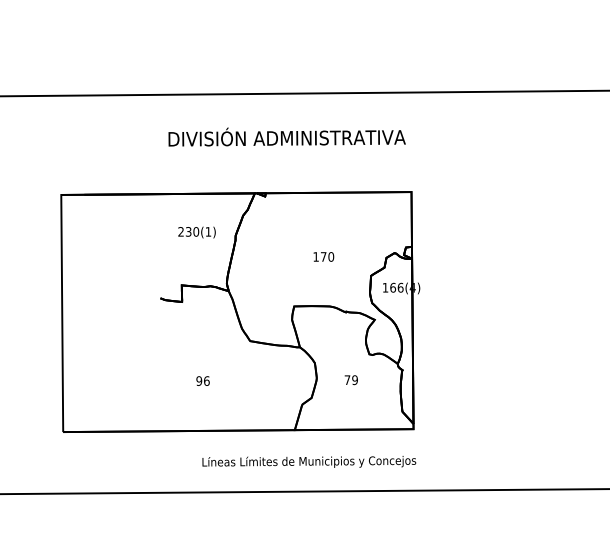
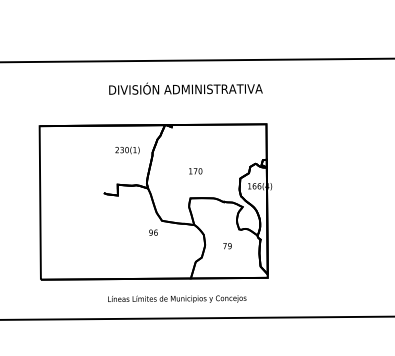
text: (323, 257) -> (195, 171), moved
text: (203, 380) -> (153, 232), moved
text: (309, 461) -> (177, 298), moved

